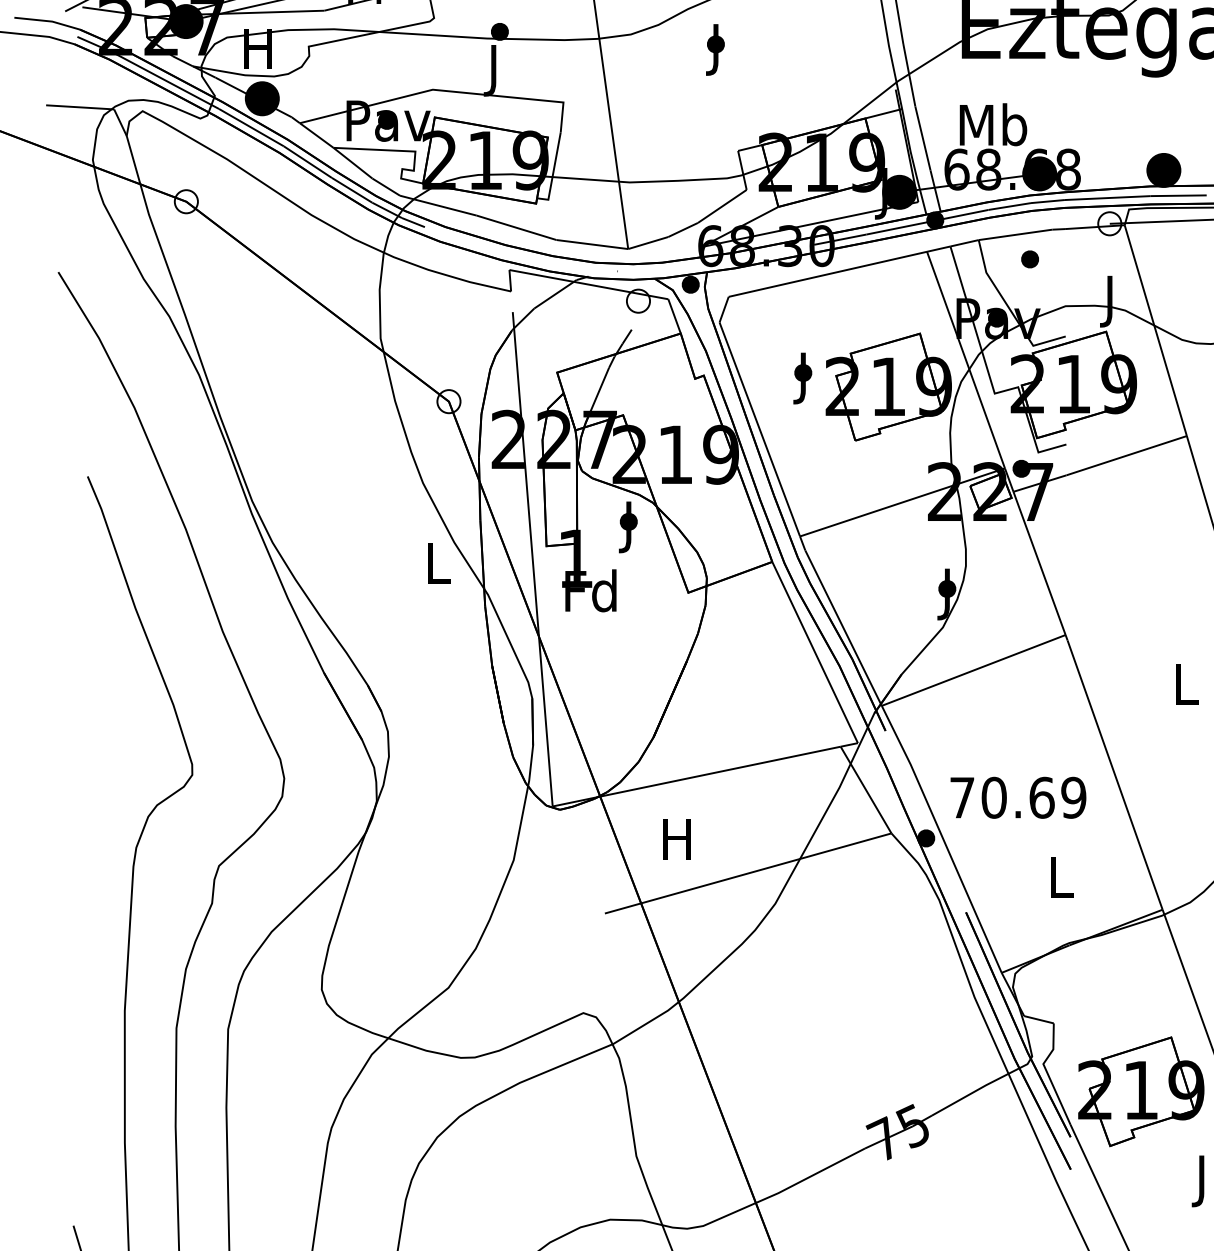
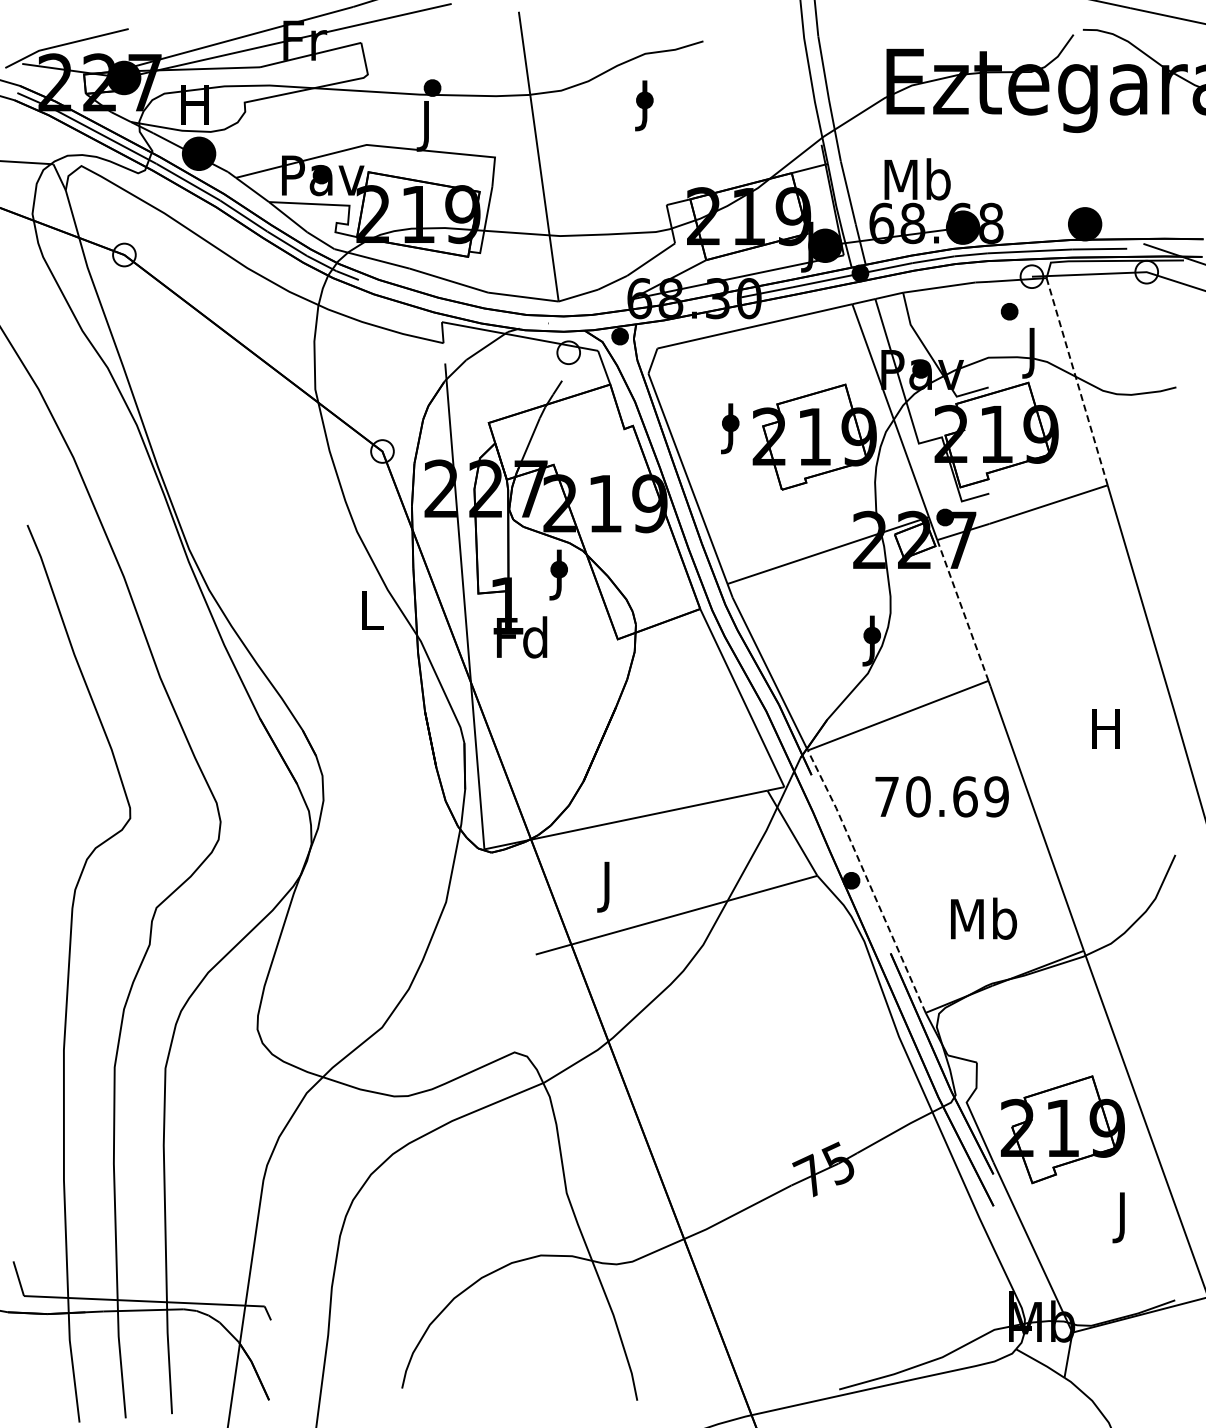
part: (1029, 259) -> (1009, 311), moved
line: (1156, 330) -> (1077, 381), solid -> dashed
line: (1039, 563) -> (962, 610), solid -> dashed
text: (1184, 683) -> (1105, 728), L -> H
text: (1017, 797) -> (941, 796), moved
line: (942, 838) -> (867, 880), solid -> dashed
text: (676, 844) -> (606, 886), H -> J
text: (1061, 876) -> (984, 918), L -> Mb

